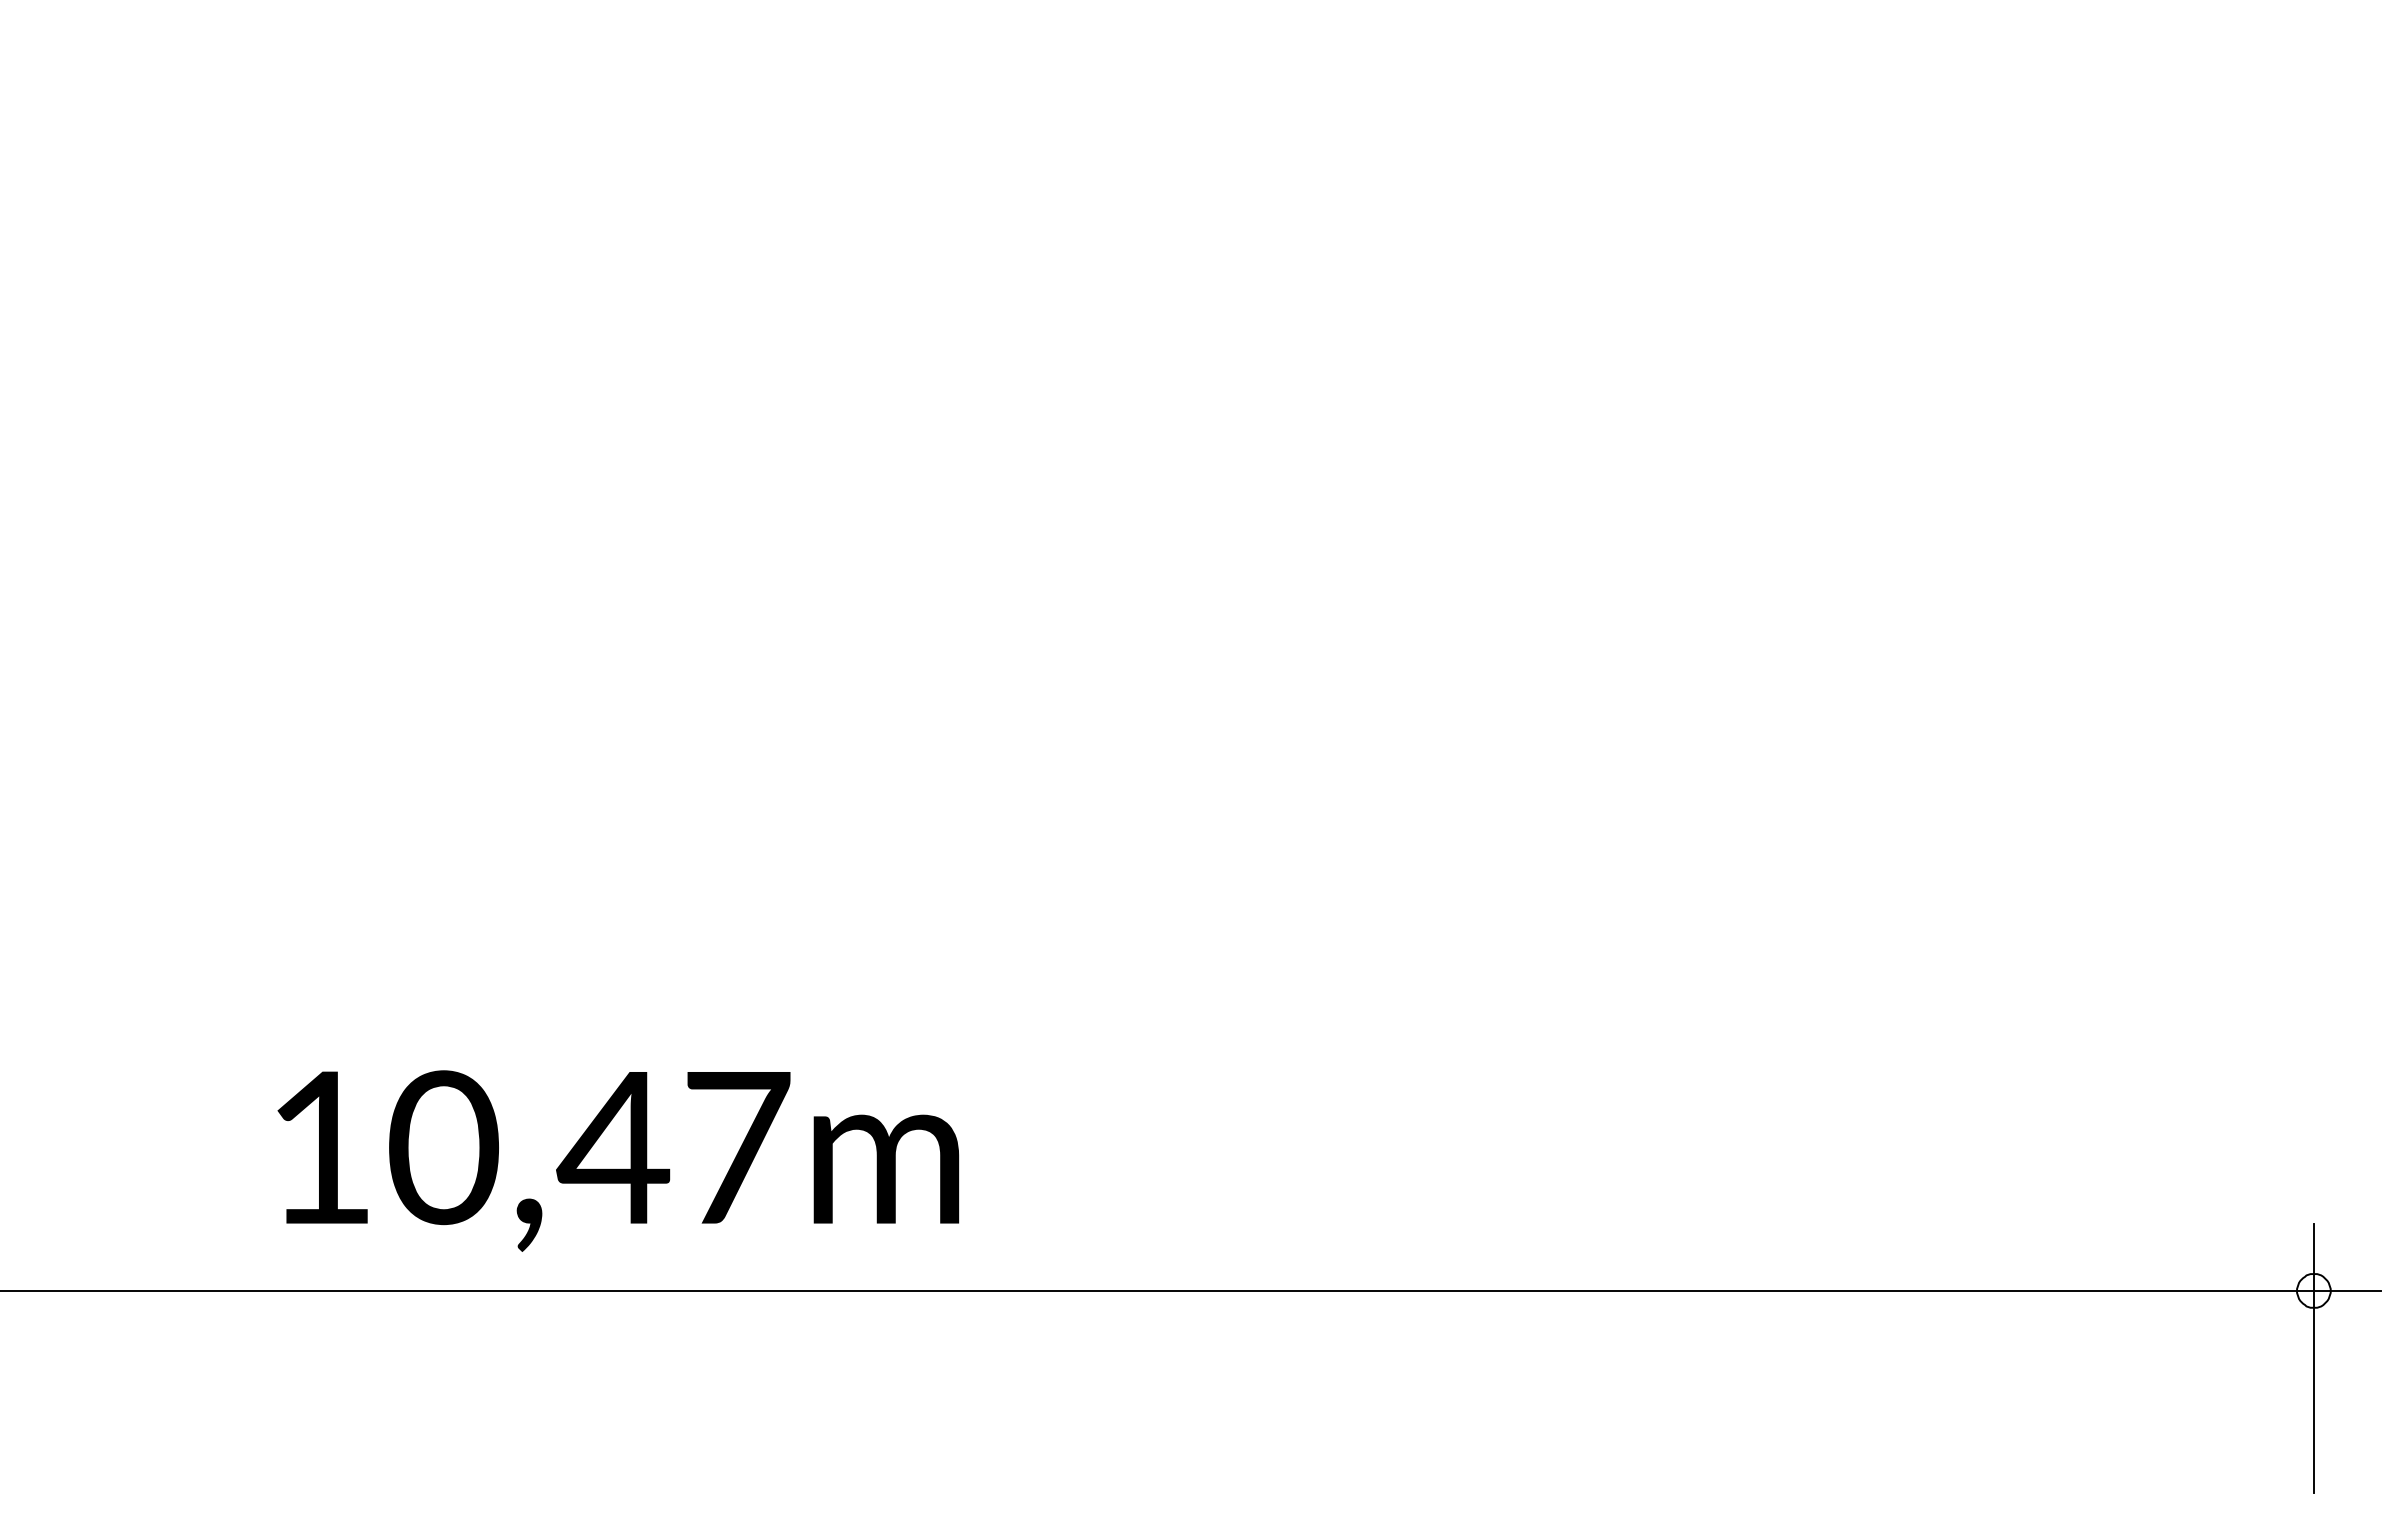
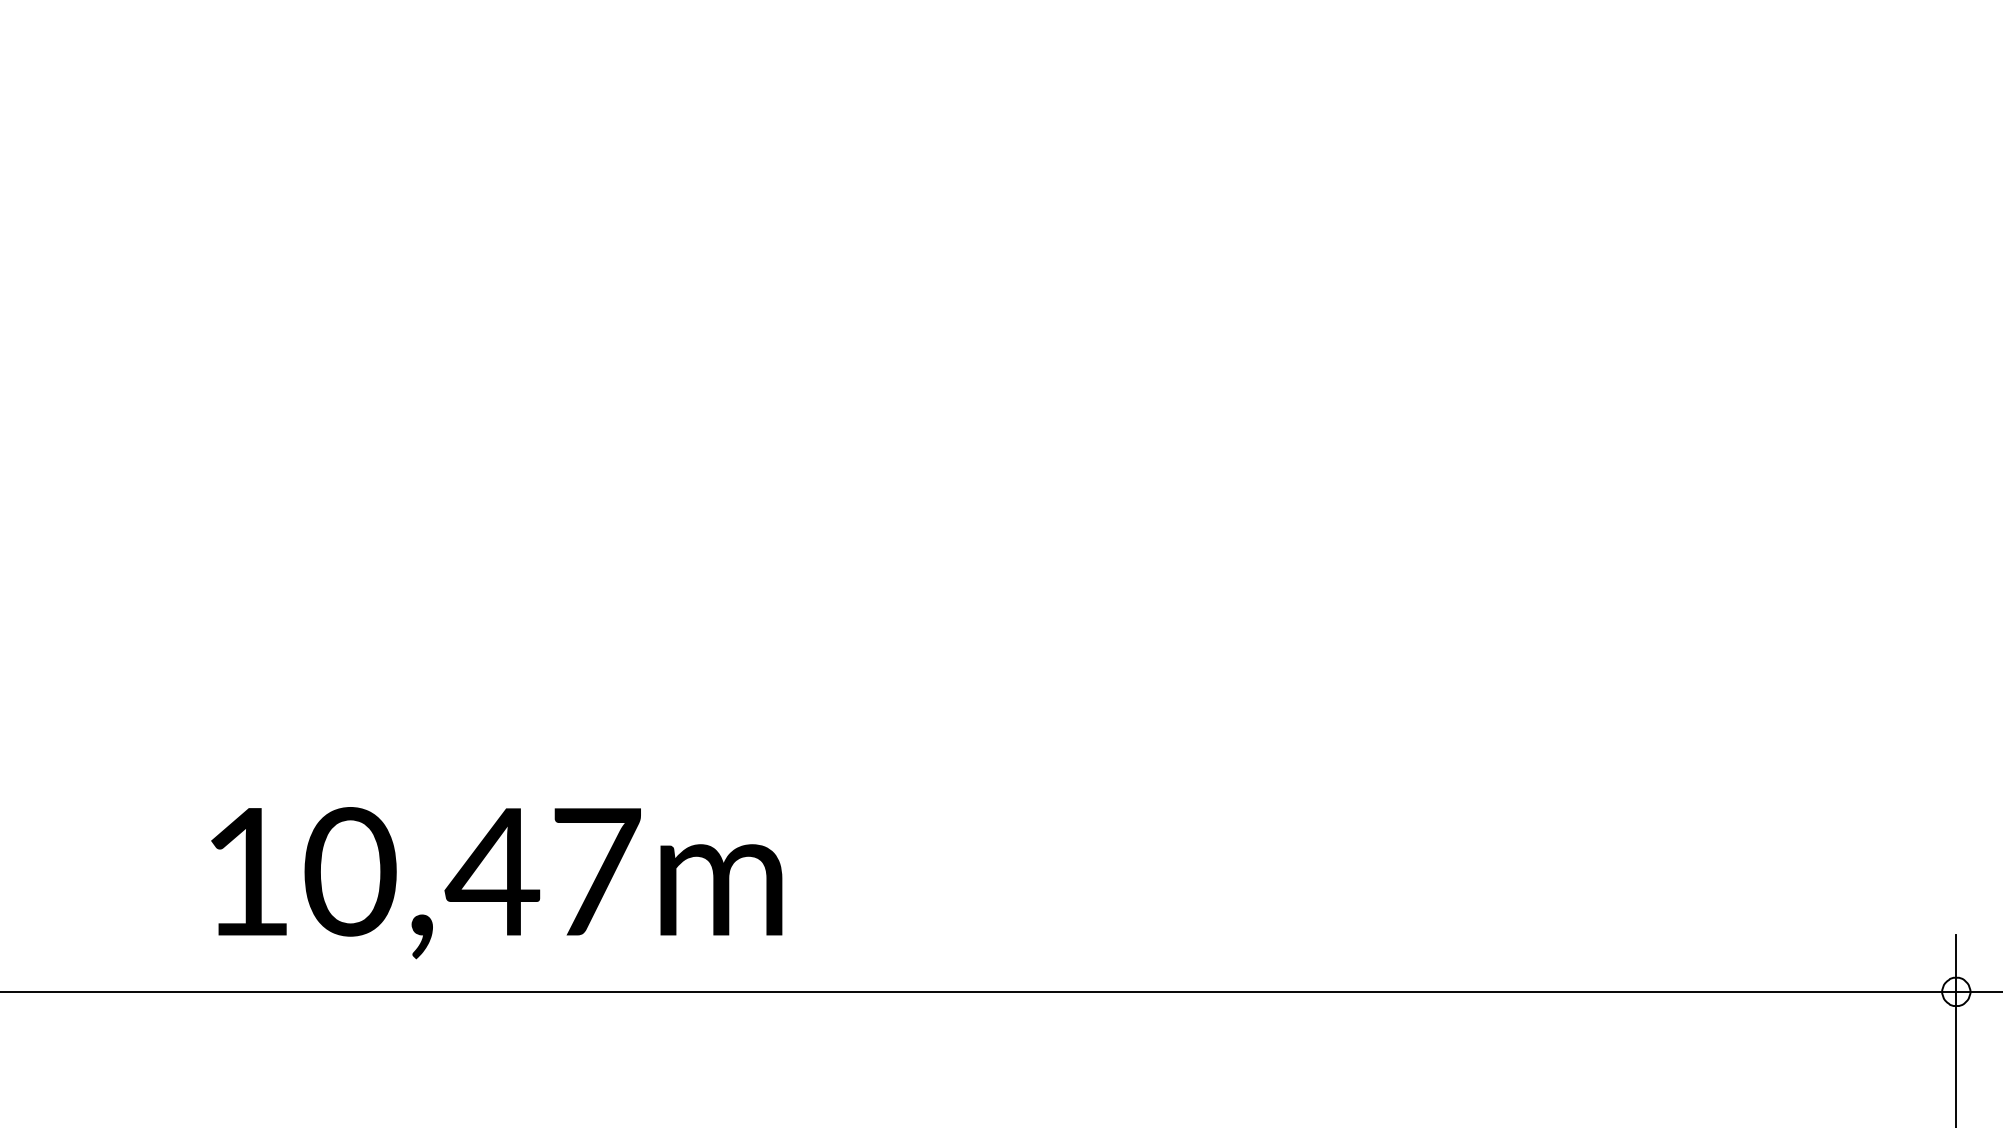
text: (618, 1160) -> (496, 882), moved

